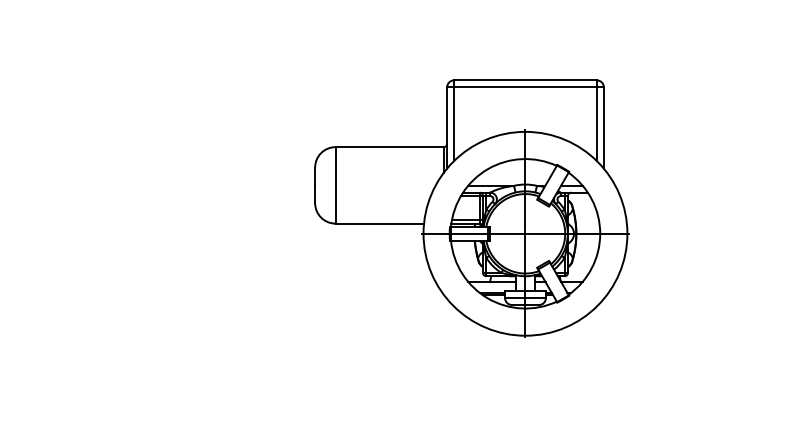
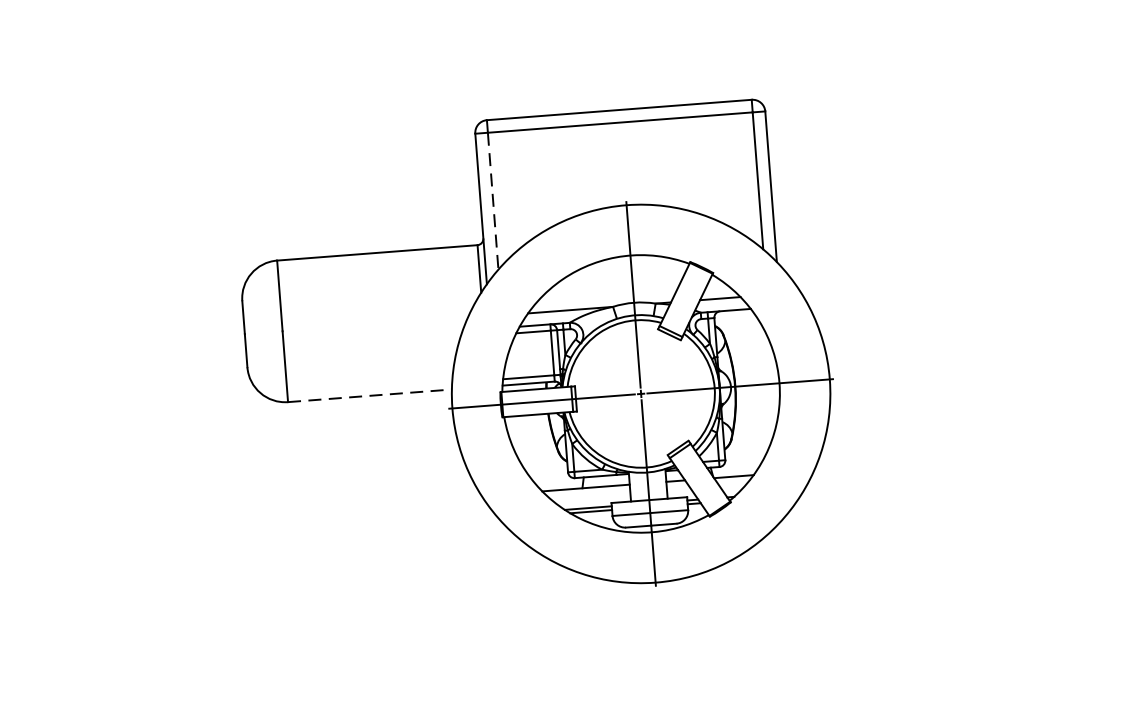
line: (453, 124) -> (492, 201), solid -> dashed
line: (380, 223) -> (371, 395), solid -> dashed

